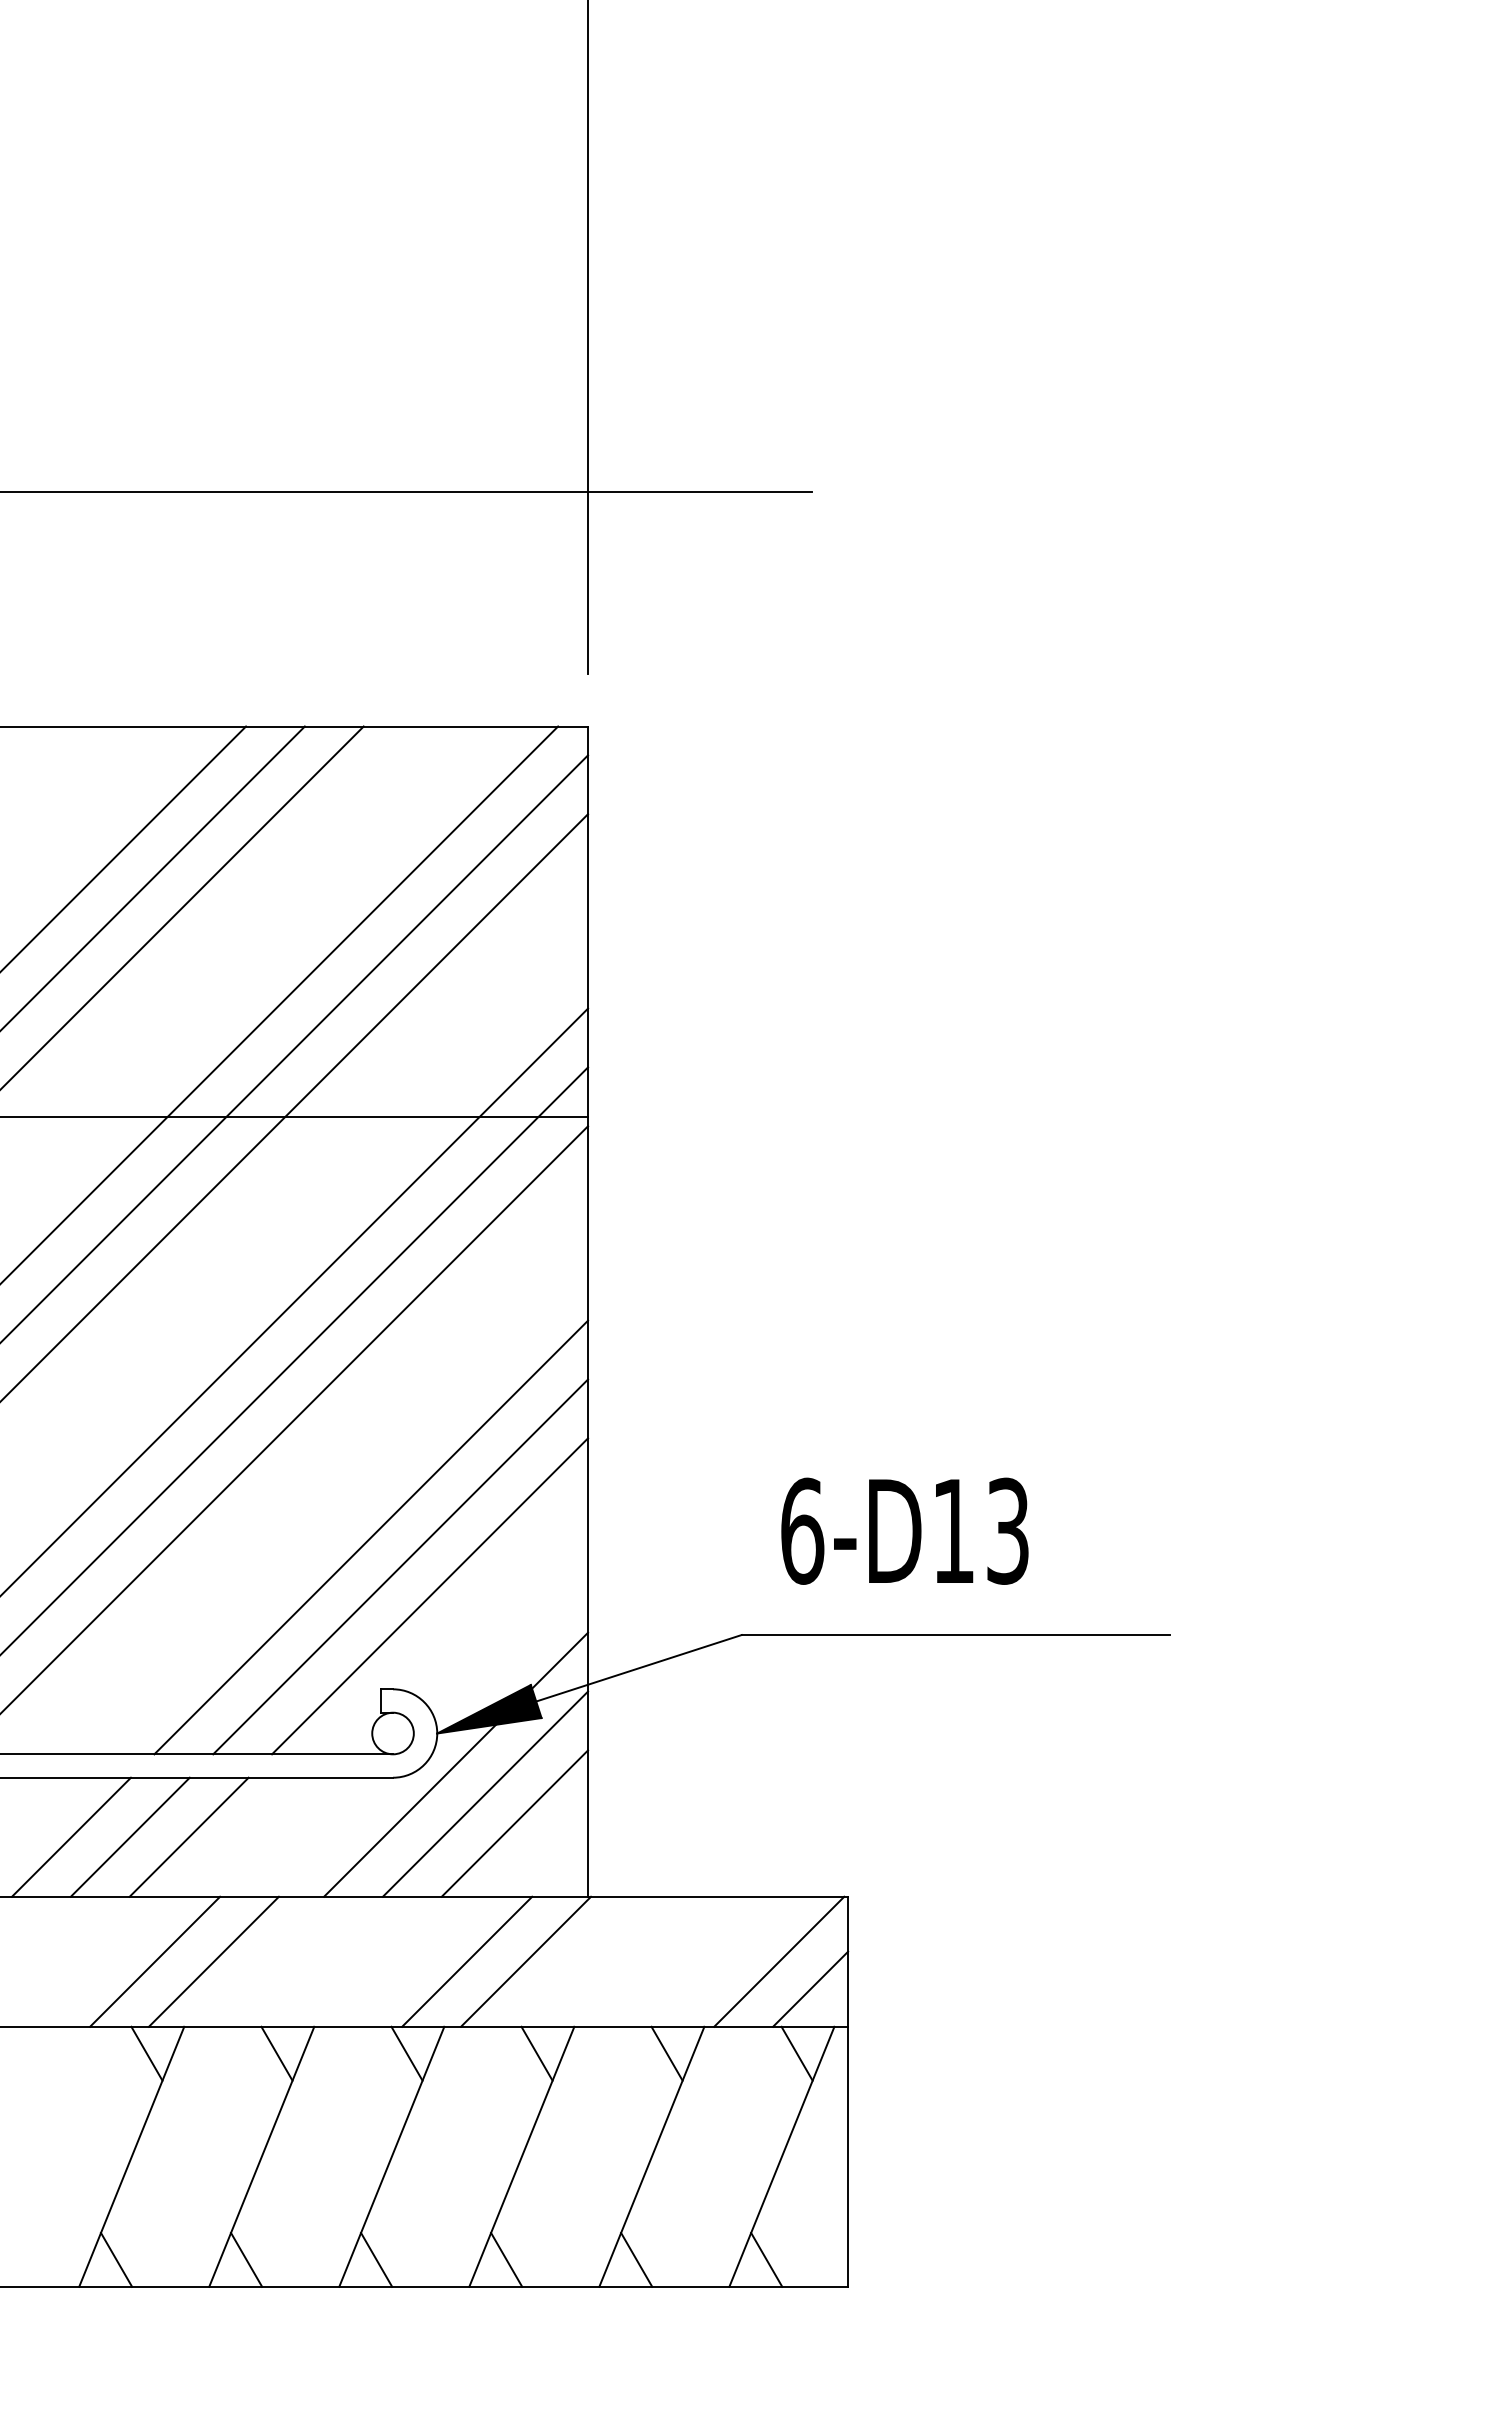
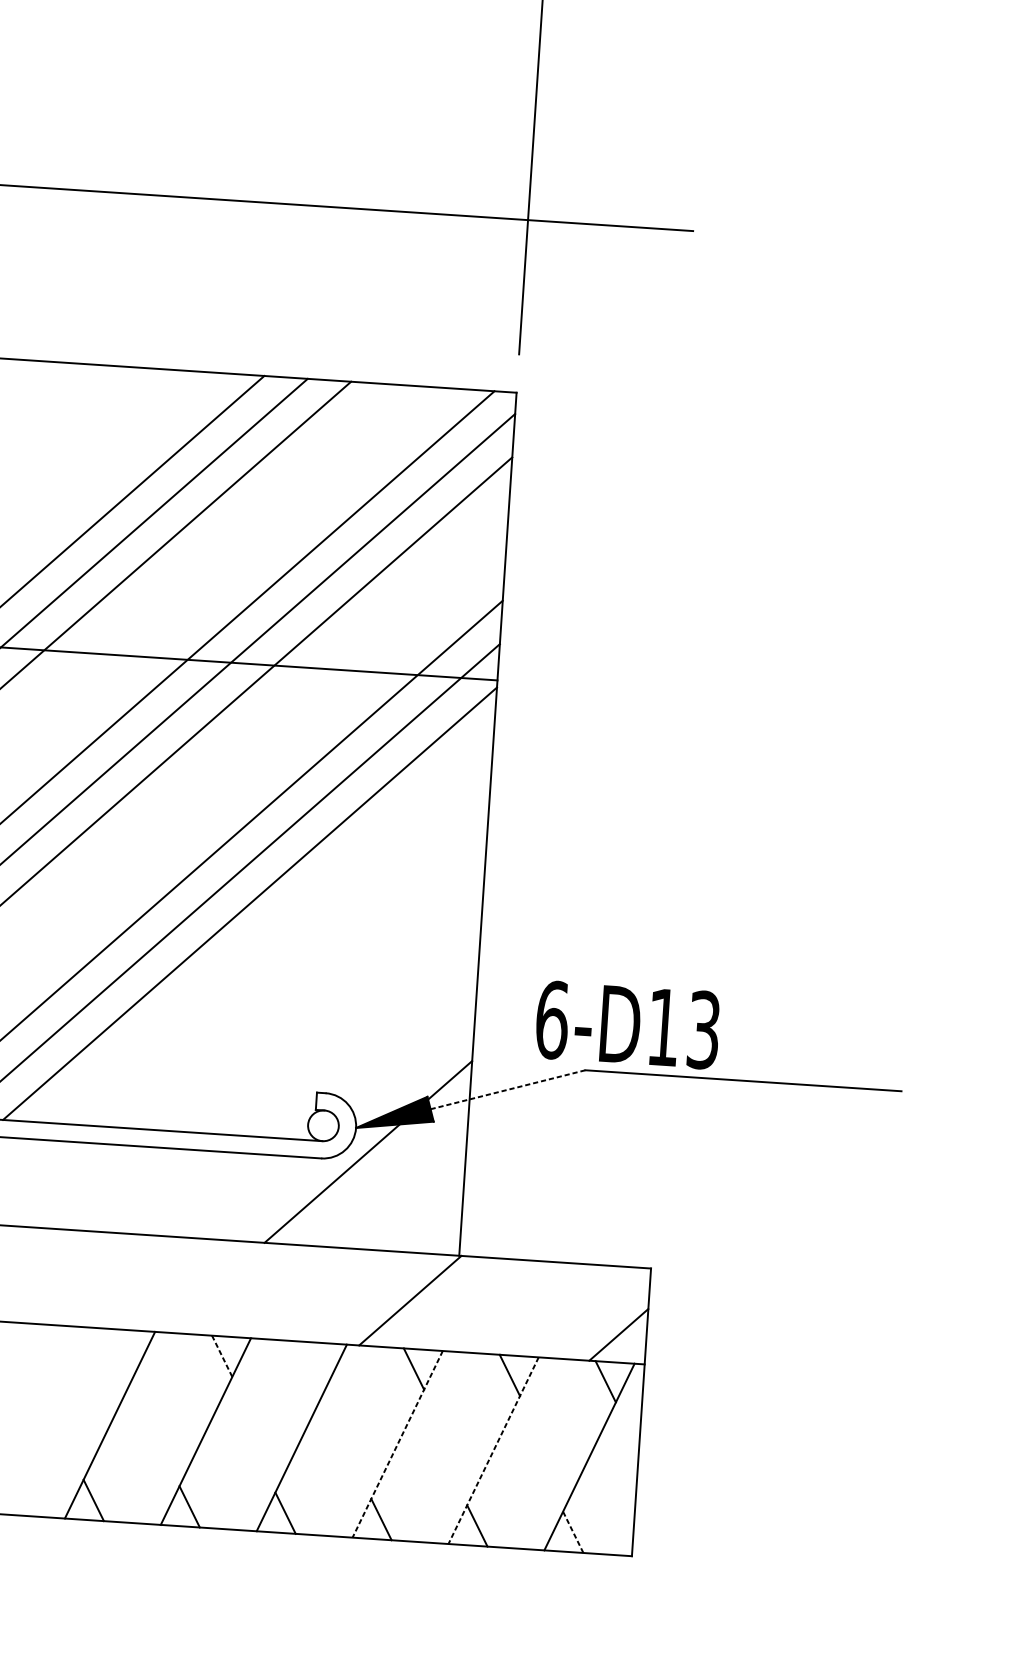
text: (904, 1530) -> (627, 1024), moved
line: (371, 1537) -> (317, 980), removed
line: (400, 1566) -> (337, 1003), removed
line: (430, 1596) -> (357, 1026), removed
line: (639, 1668) -> (508, 1089), solid -> dashed
line: (485, 1793) -> (388, 1174), removed
line: (514, 1823) -> (408, 1198), removed
line: (71, 1836) -> (81, 1186), removed
line: (129, 1836) -> (124, 1188), removed
line: (188, 1836) -> (167, 1191), removed
line: (155, 1961) -> (137, 1282), removed
line: (213, 1961) -> (179, 1285), removed
line: (467, 1961) -> (367, 1297), removed
line: (779, 1961) -> (597, 1312), removed
line: (146, 2053) -> (125, 1349), removed
line: (406, 2053) -> (317, 1362), removed
line: (277, 2054) -> (222, 1356), solid -> dashed
line: (521, 2157) -> (397, 1444), solid -> dashed
line: (651, 2157) -> (493, 1451), solid -> dashed
line: (766, 2259) -> (573, 1532), solid -> dashed

